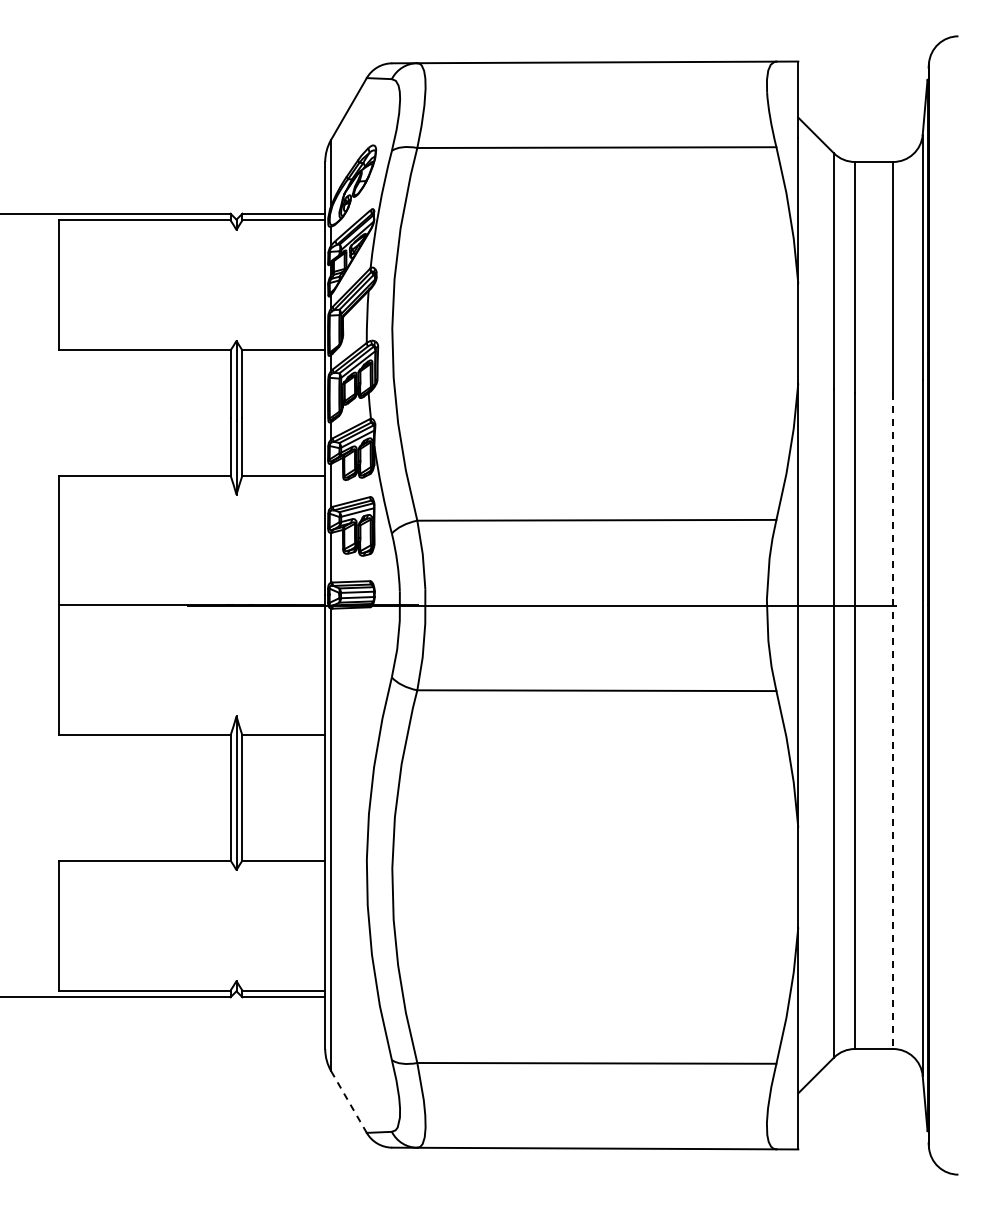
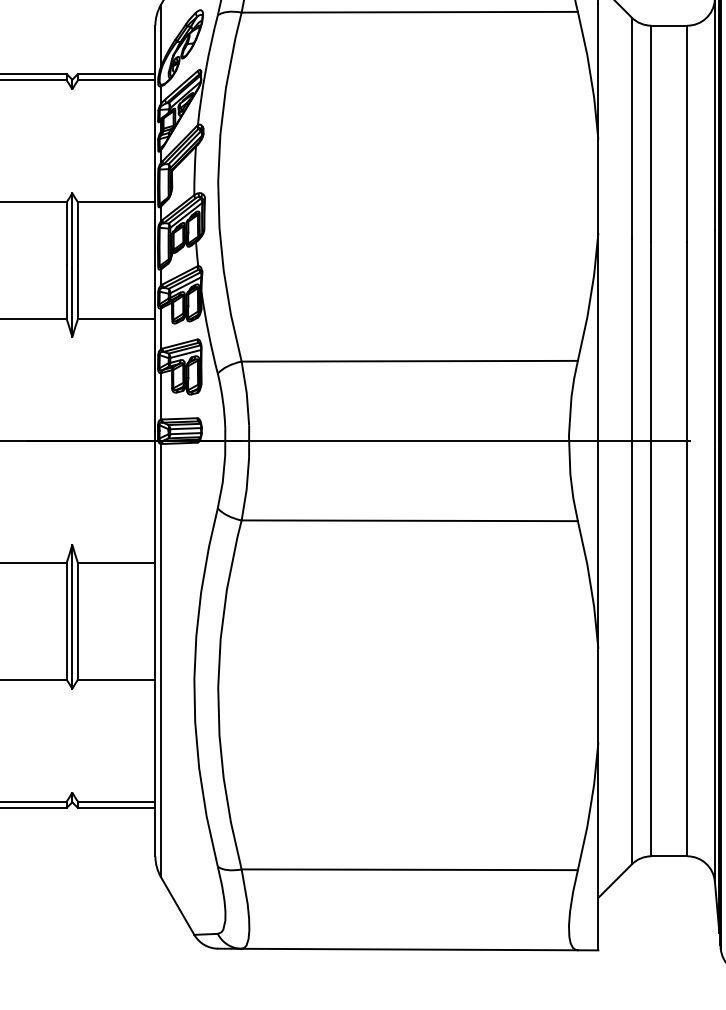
line: (893, 721) -> (687, 549), dashed -> solid
line: (348, 1102) -> (177, 906), dashed -> solid

